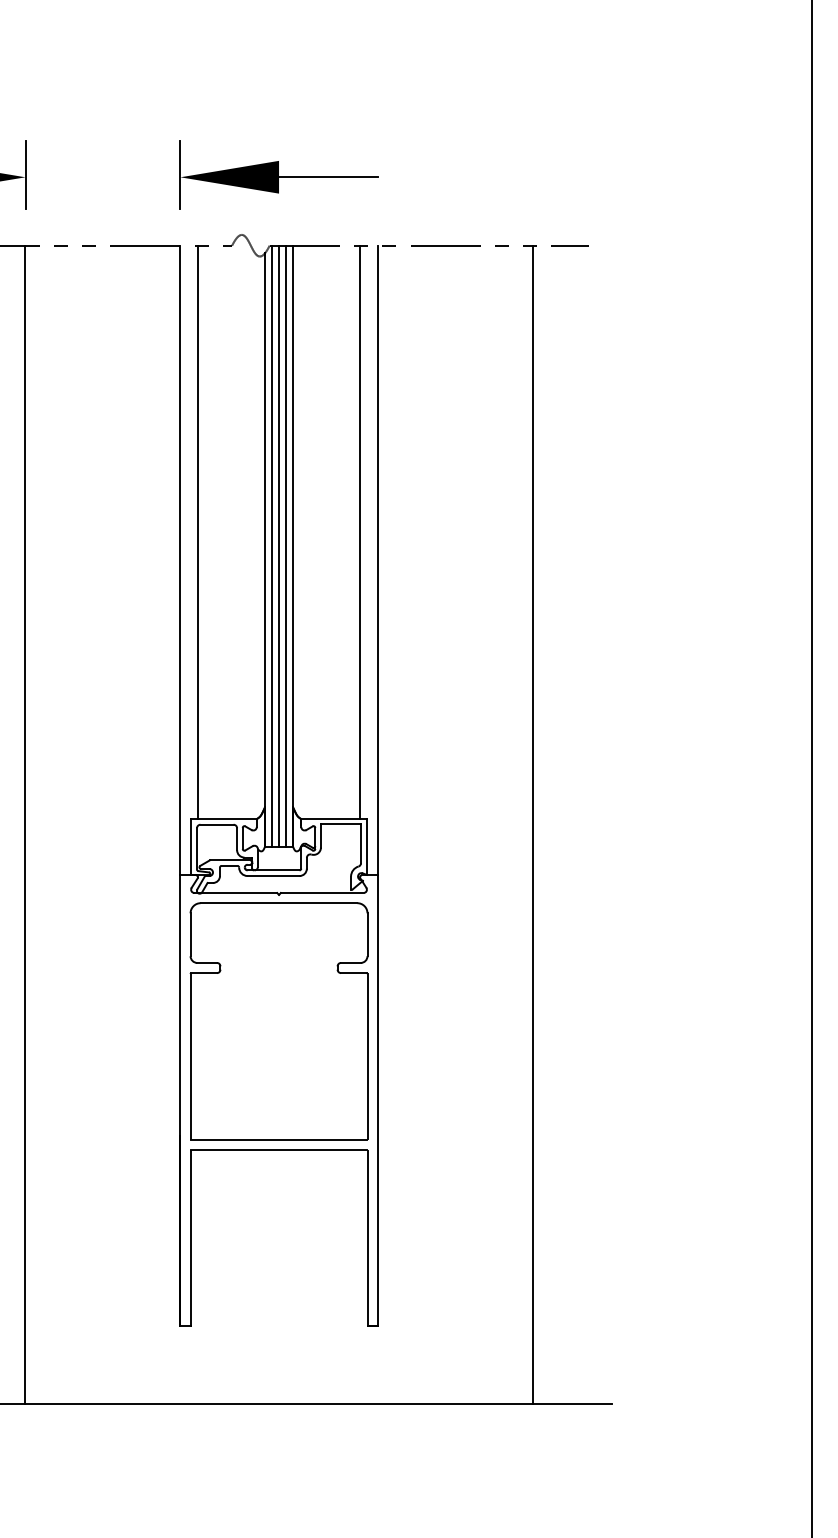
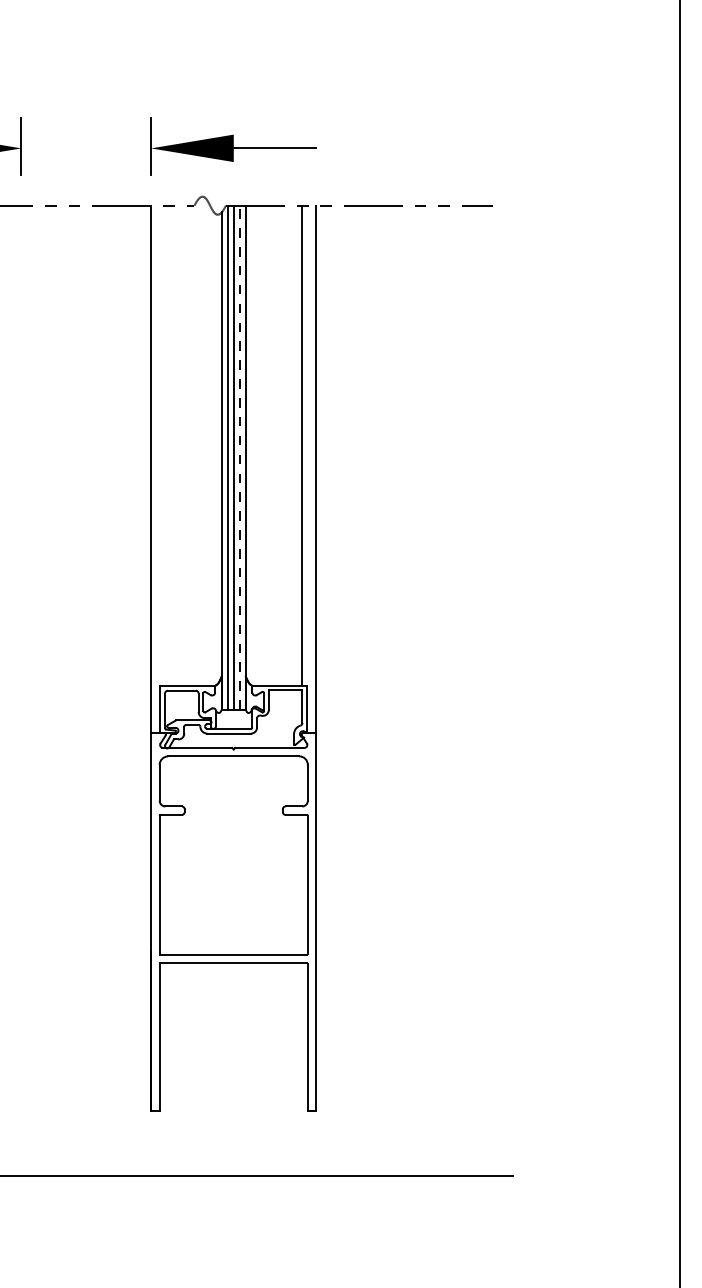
line: (197, 532) -> (165, 445), removed
line: (285, 546) -> (239, 457), solid -> dashed
line: (25, 824) -> (21, 690), removed
line: (533, 824) -> (446, 690), removed

